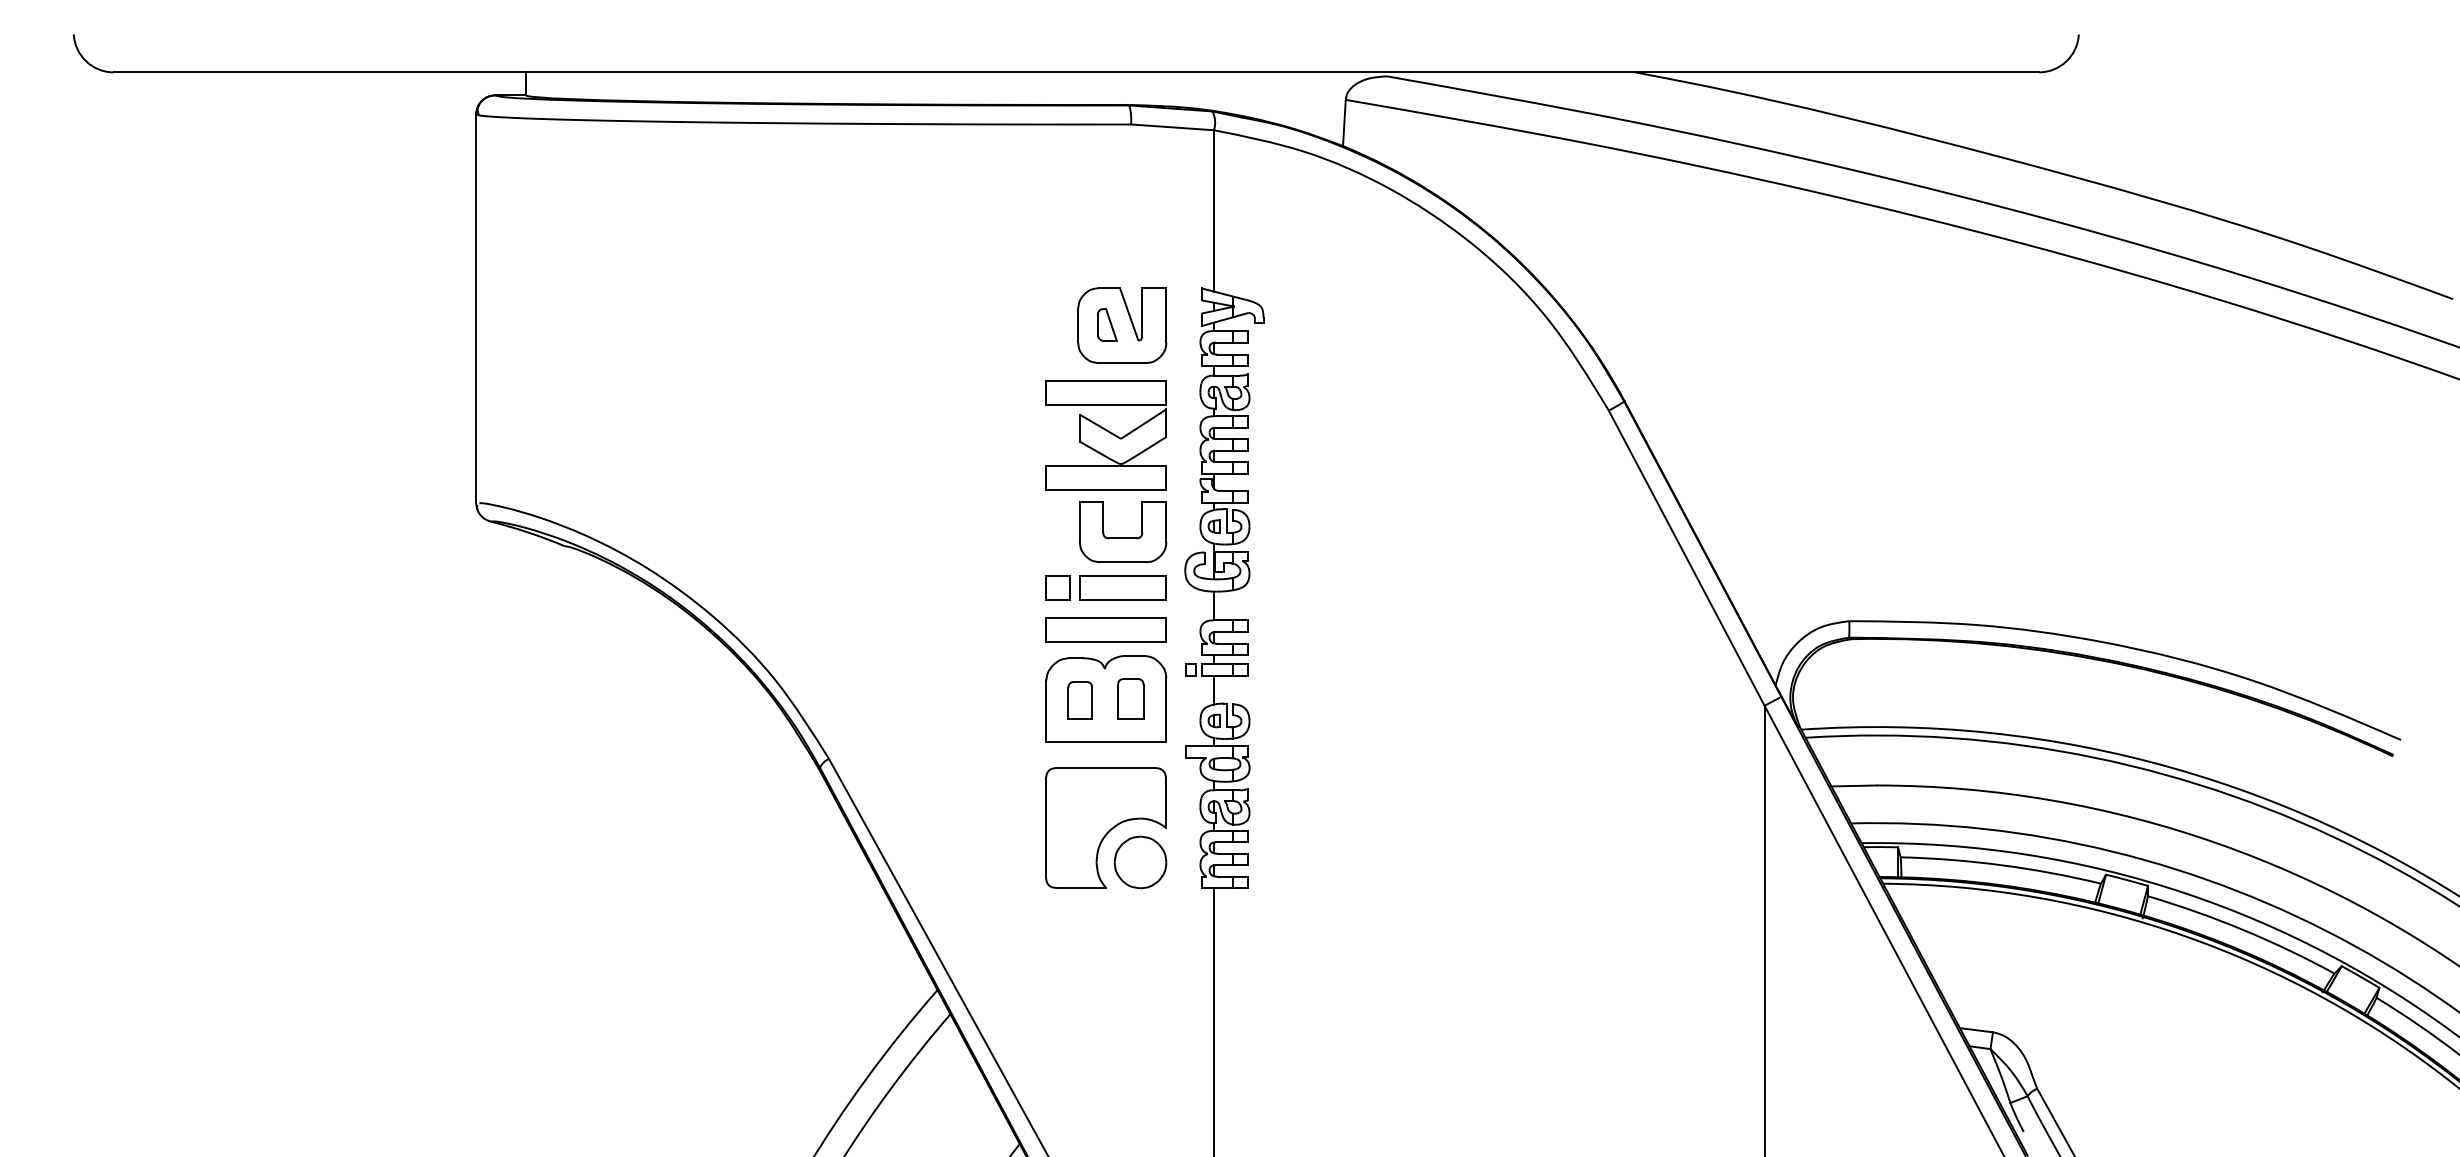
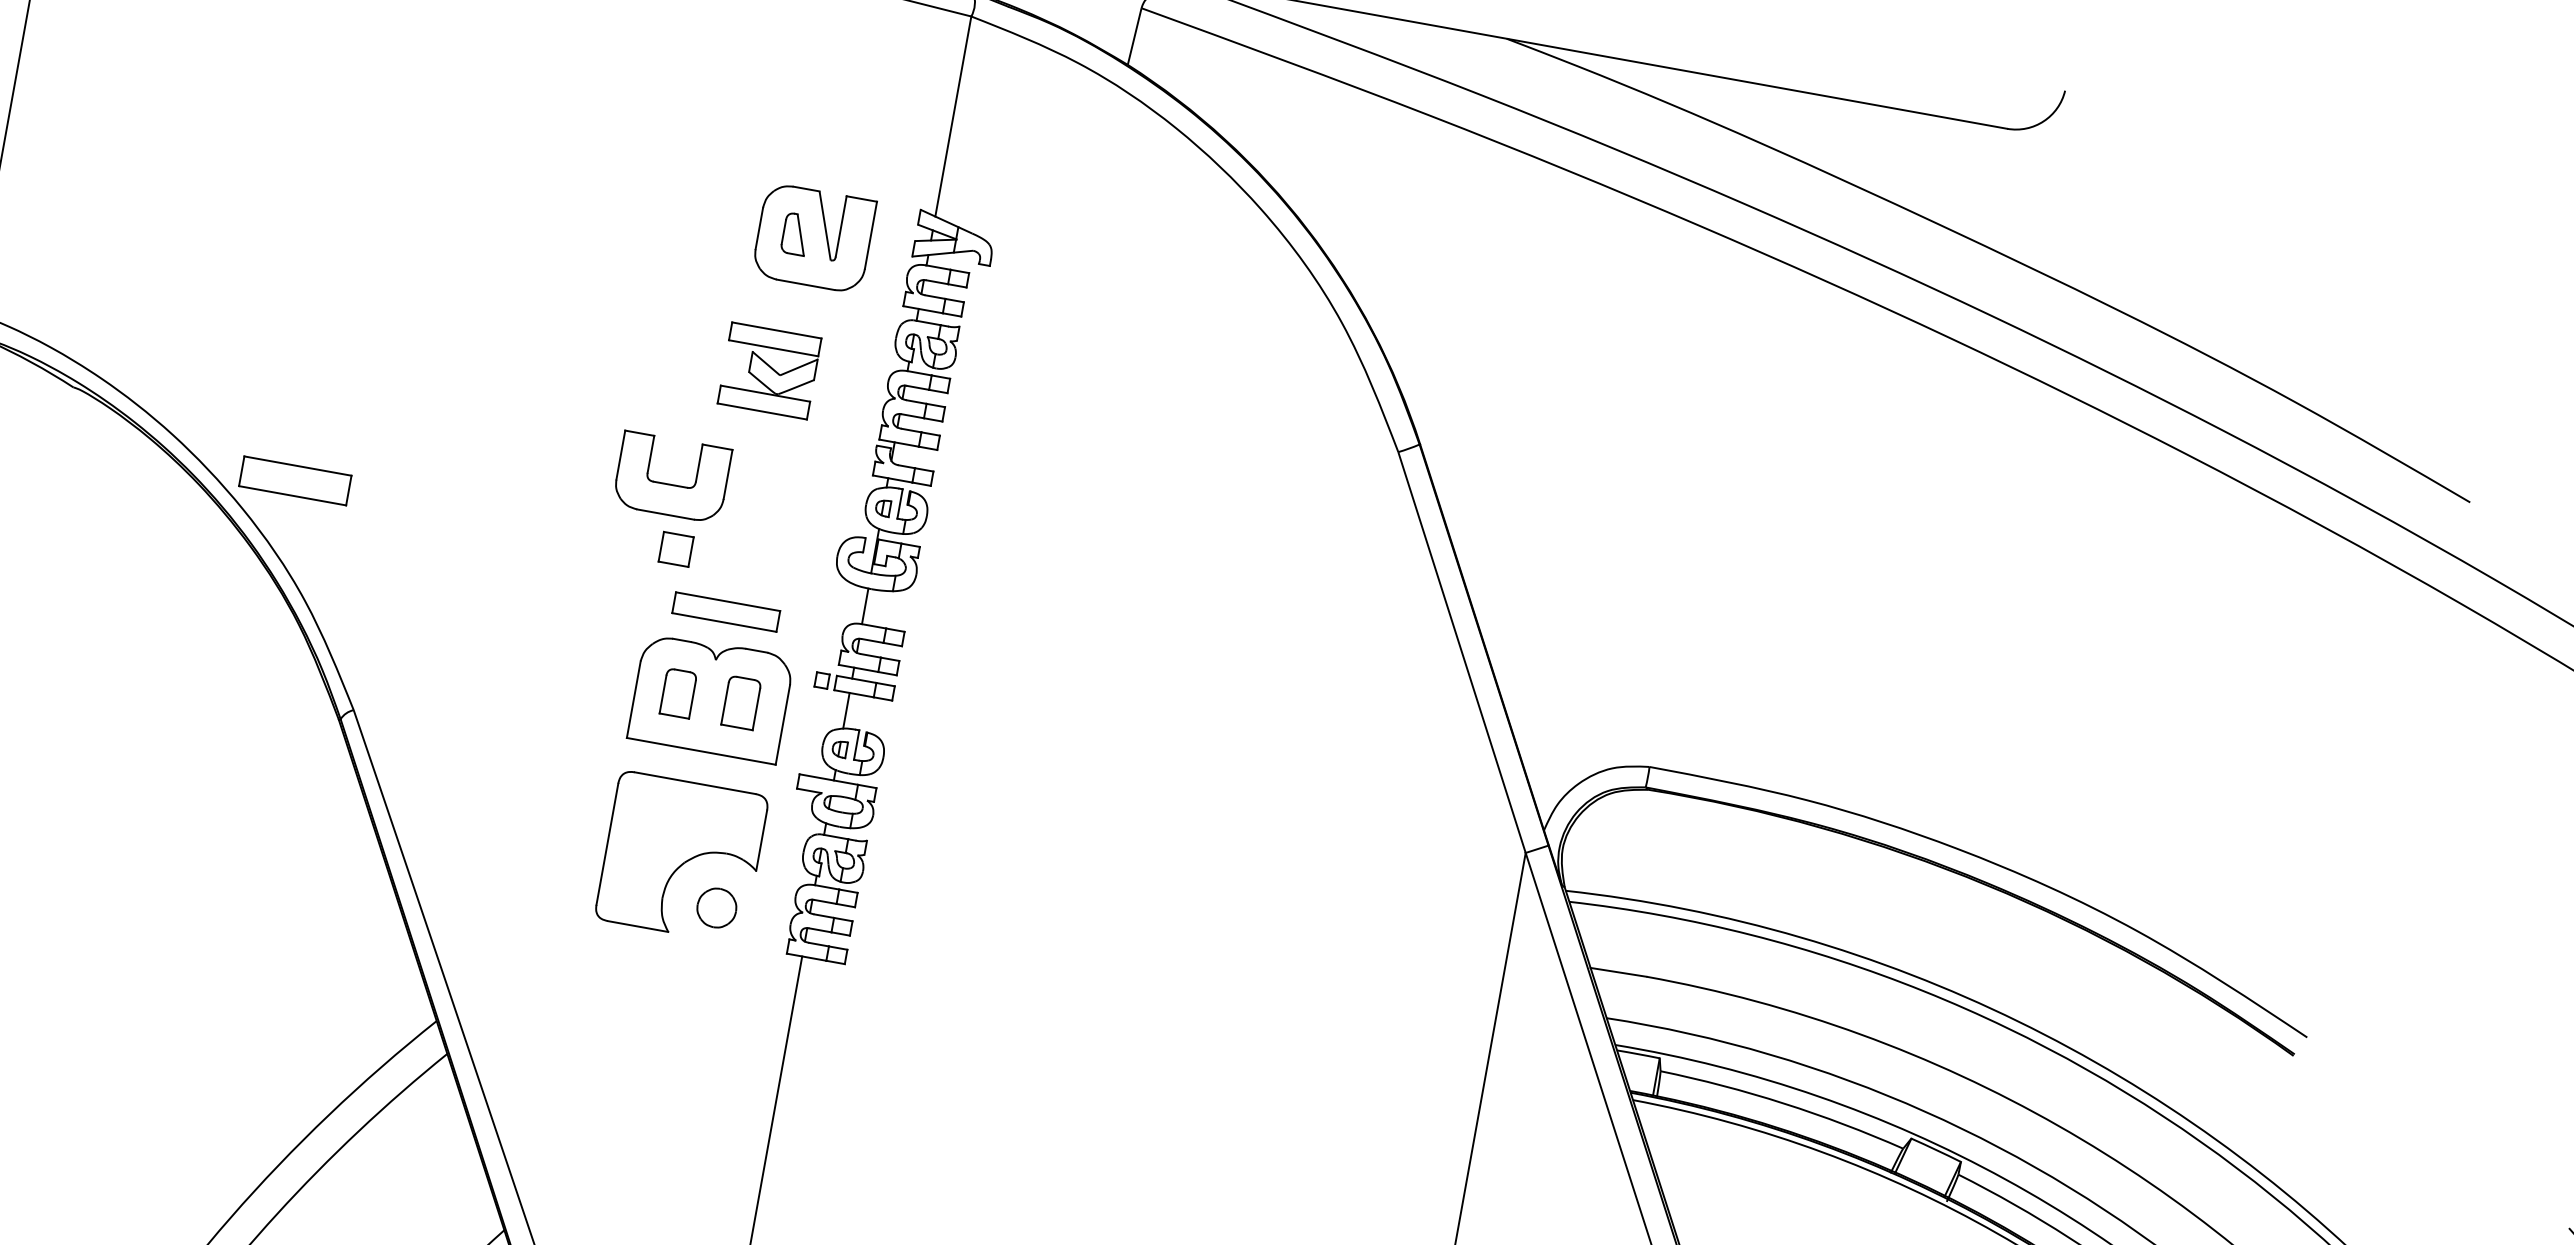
part: (1105, 435) -> (768, 370), size x0.6
part: (1123, 532) -> (672, 477), moved
part: (1122, 587) -> (294, 480), moved
part: (1105, 629) -> (725, 611), size x0.7
part: (1140, 862) -> (716, 908), size x0.6

